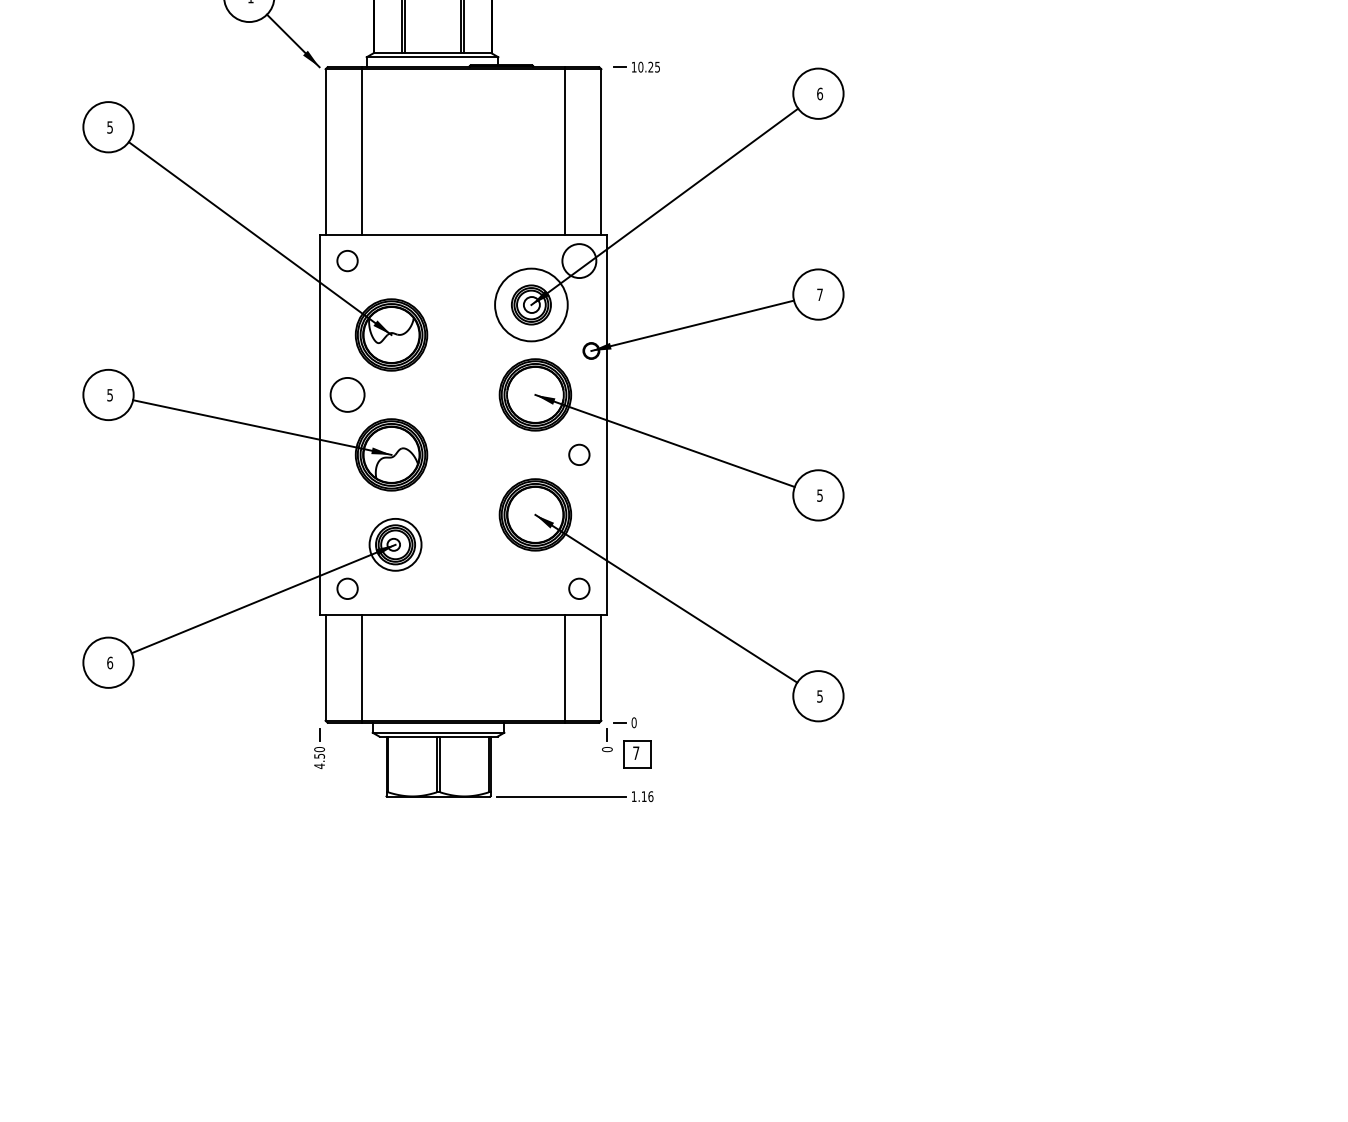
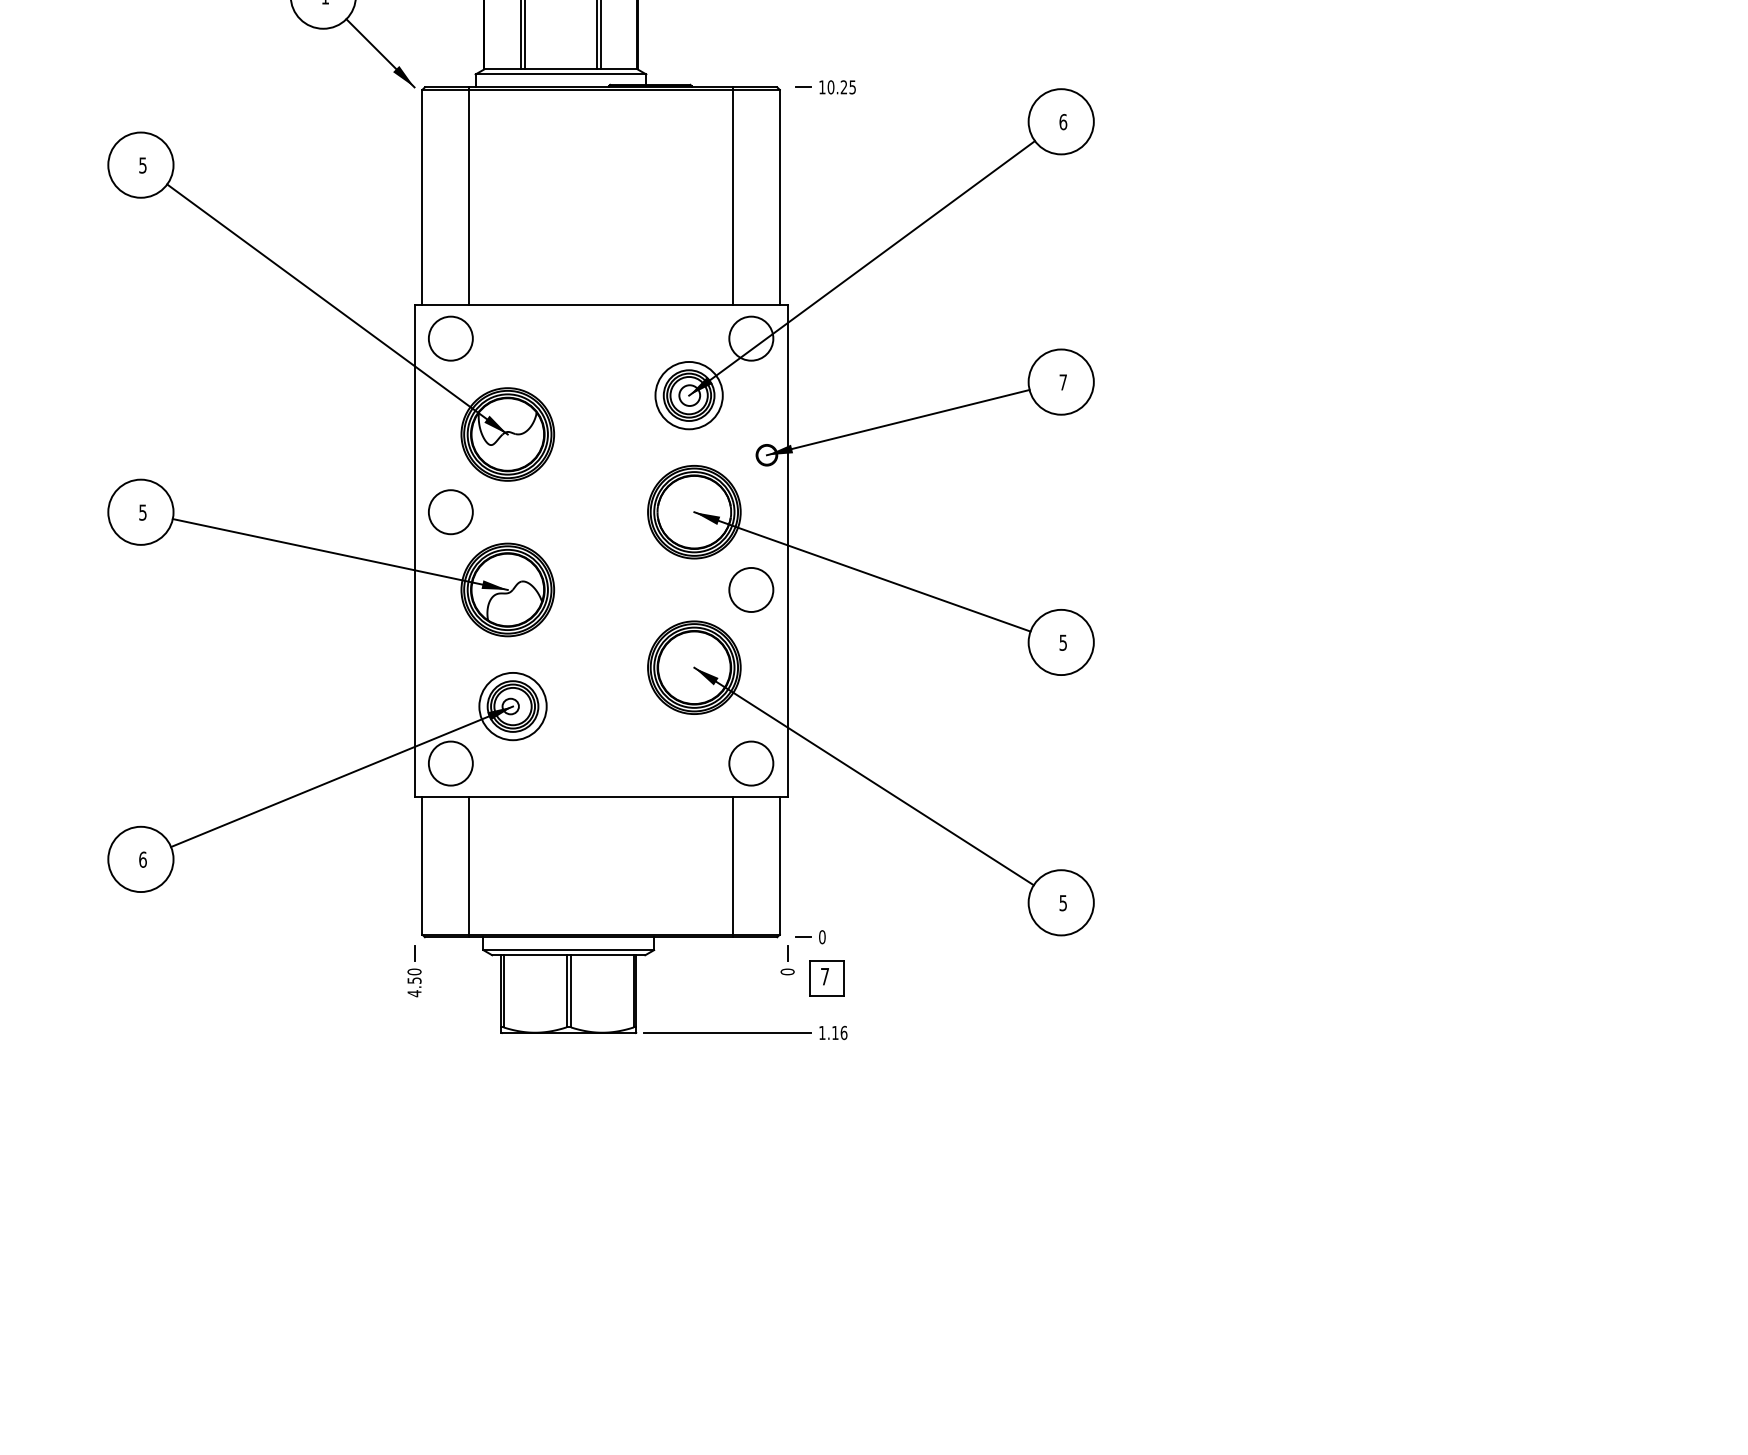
circle: (347, 260) -> (450, 337), size x1.67
circle: (531, 304) -> (689, 394), size x0.71
circle: (579, 454) -> (751, 589), size x1.67
circle: (347, 588) -> (450, 763), size x1.67
circle: (579, 588) -> (751, 763), size x1.67

